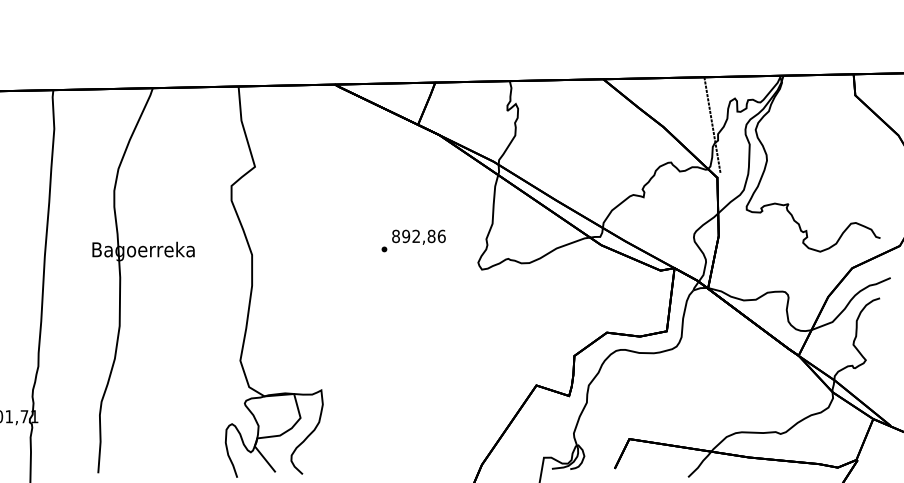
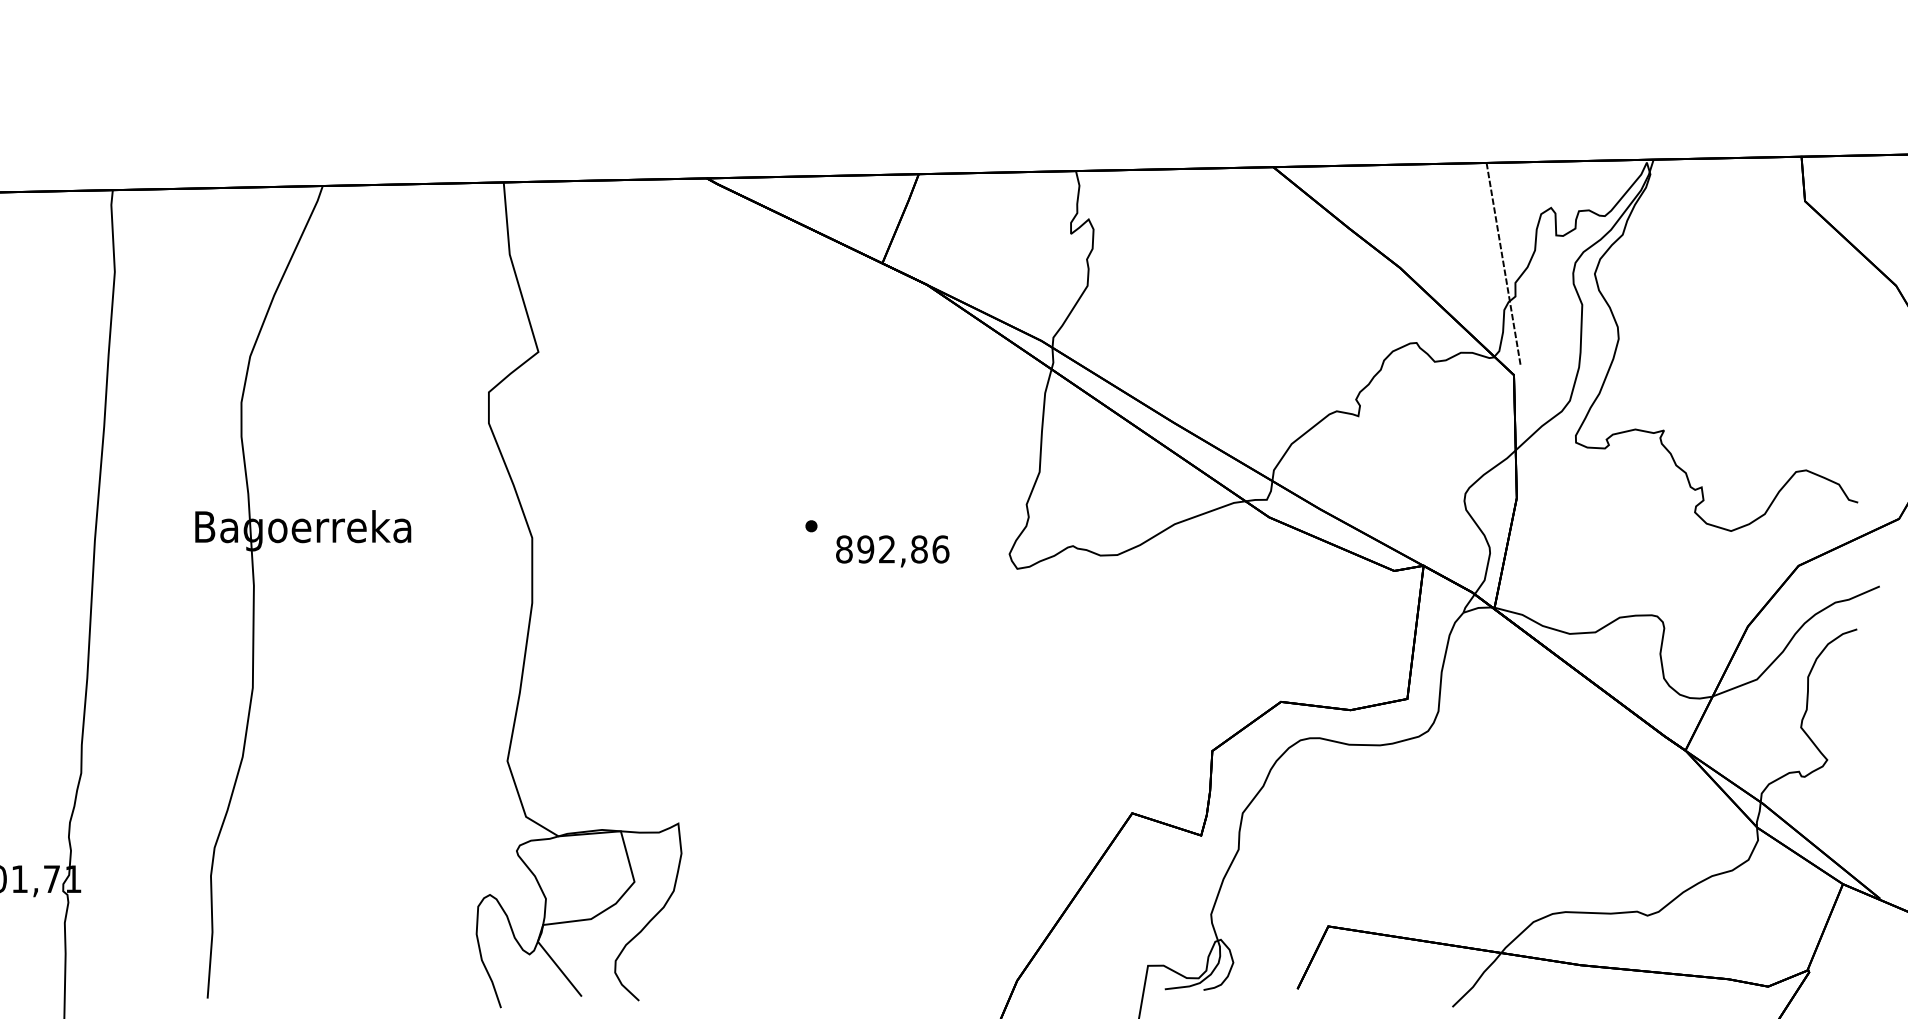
text: (418, 236) -> (891, 549), moved

